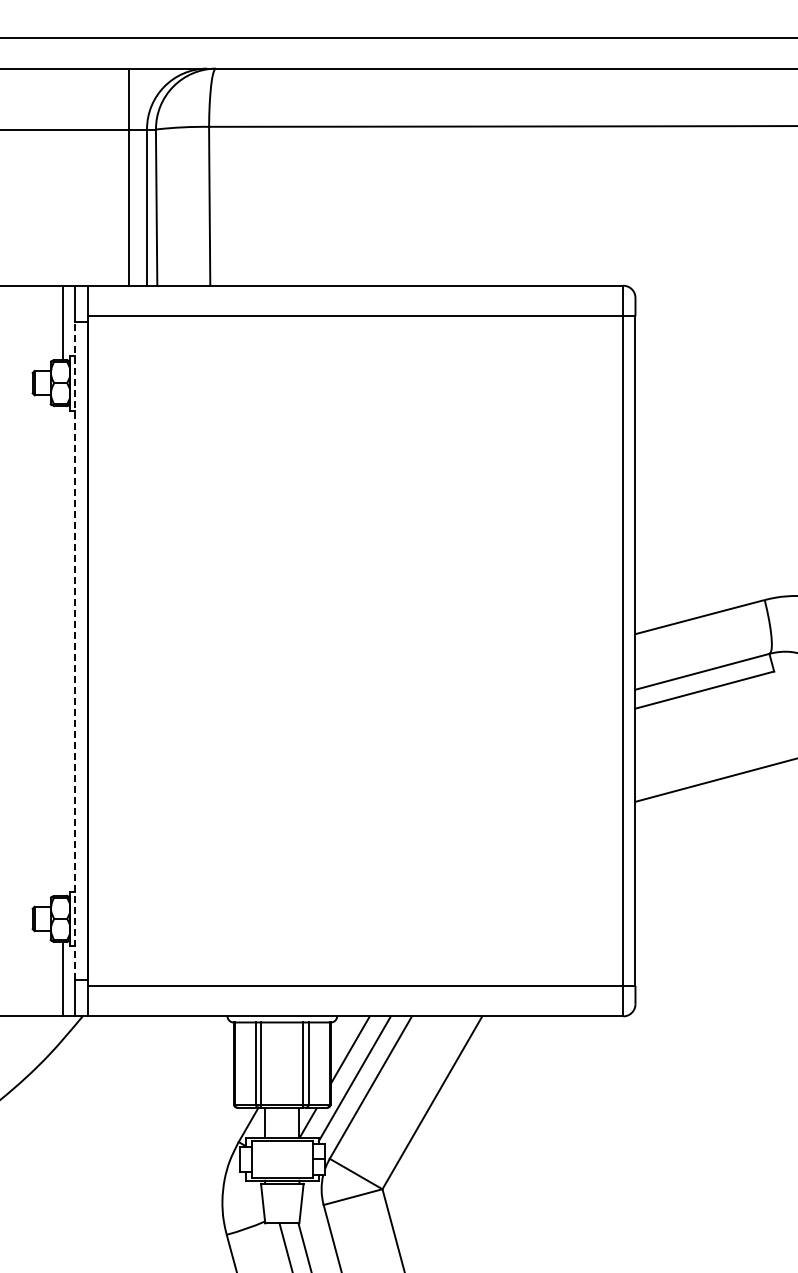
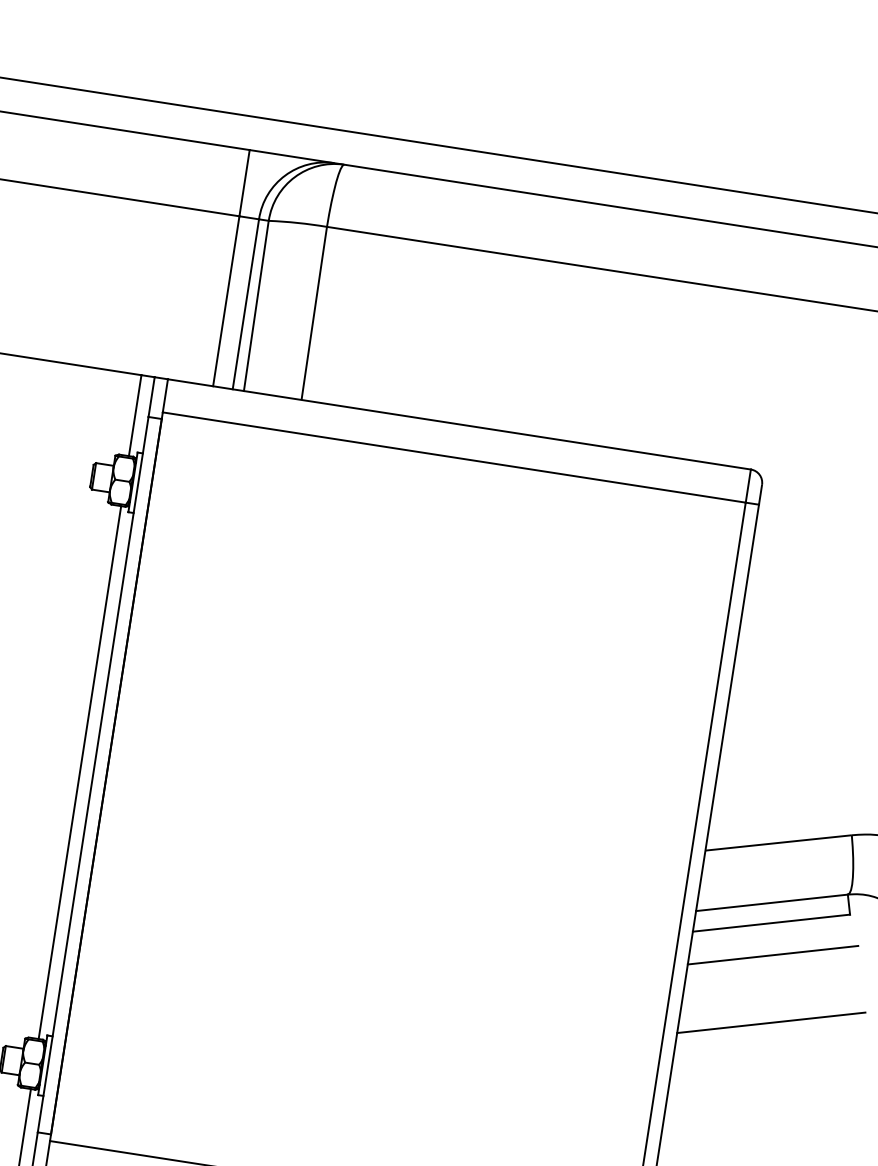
line: (63, 650) -> (80, 772), added
line: (75, 651) -> (93, 775), dashed -> solid
line: (710, 718) -> (772, 955), added

